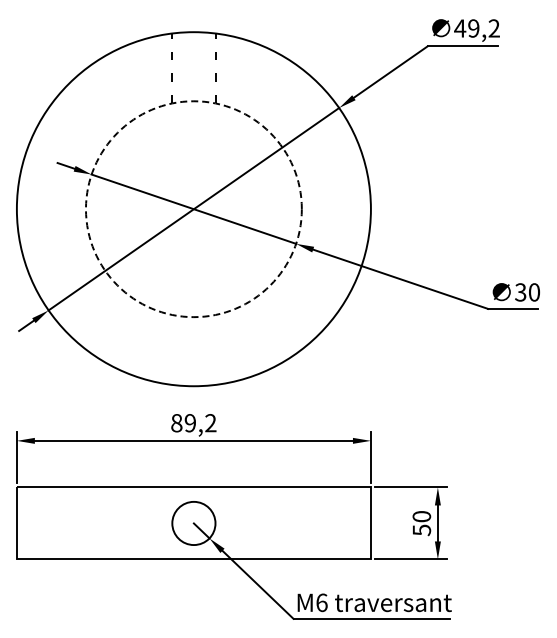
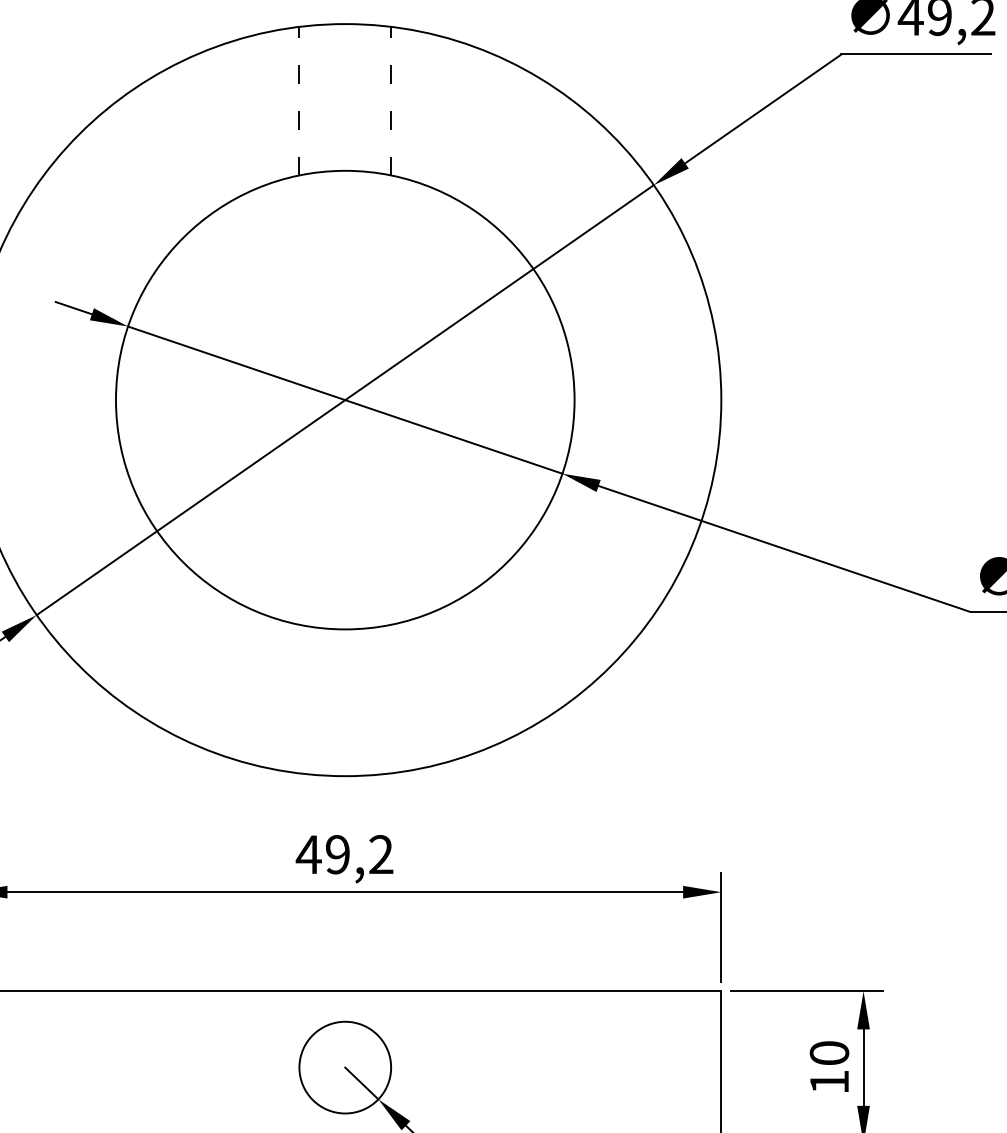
circle: (193, 209) -> (344, 400), dashed -> solid
text: (176, 423) -> (308, 855), 89,2 -> 49,2
text: (421, 530) -> (828, 1082), 50 -> 10

